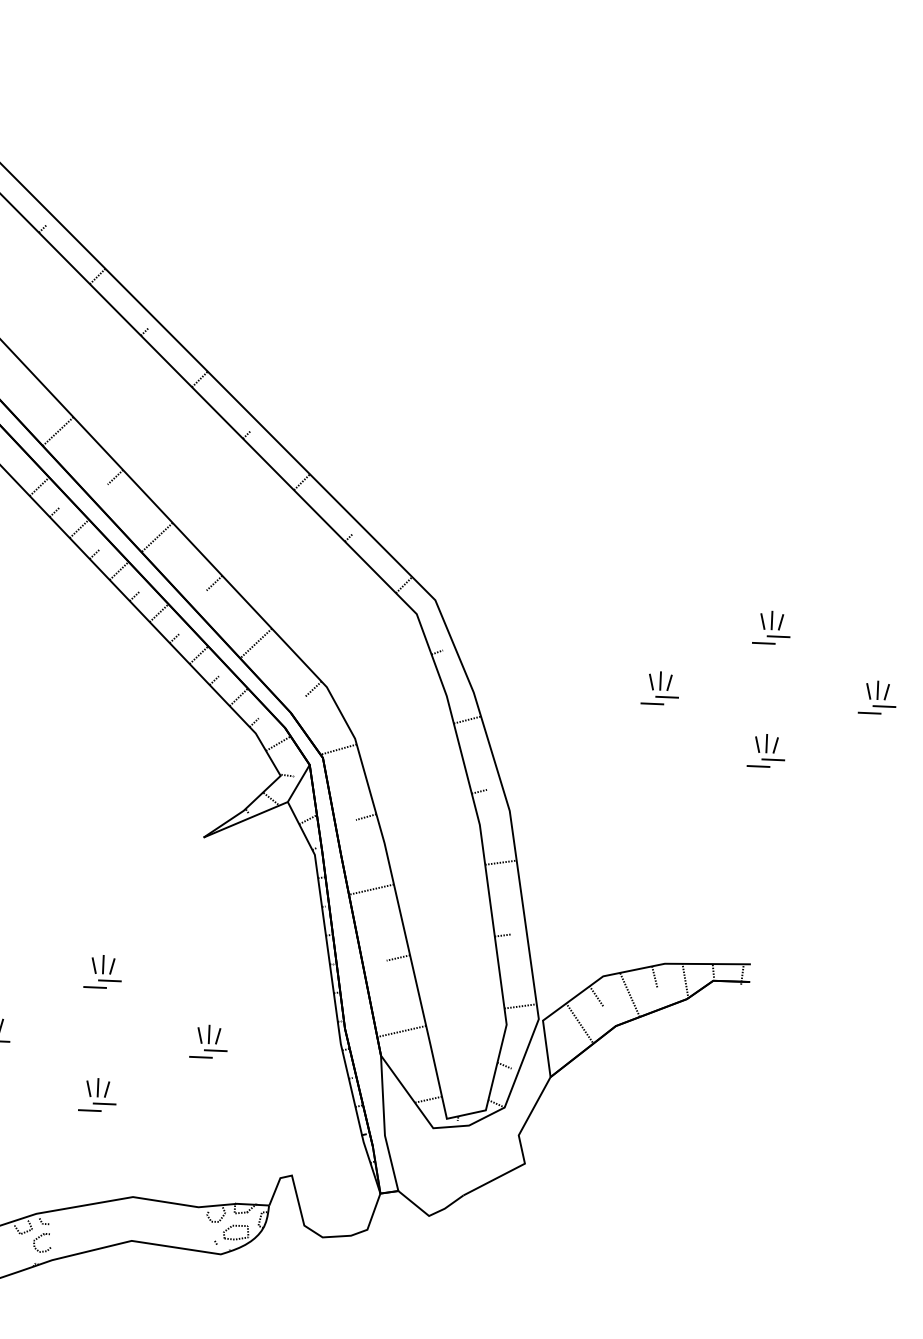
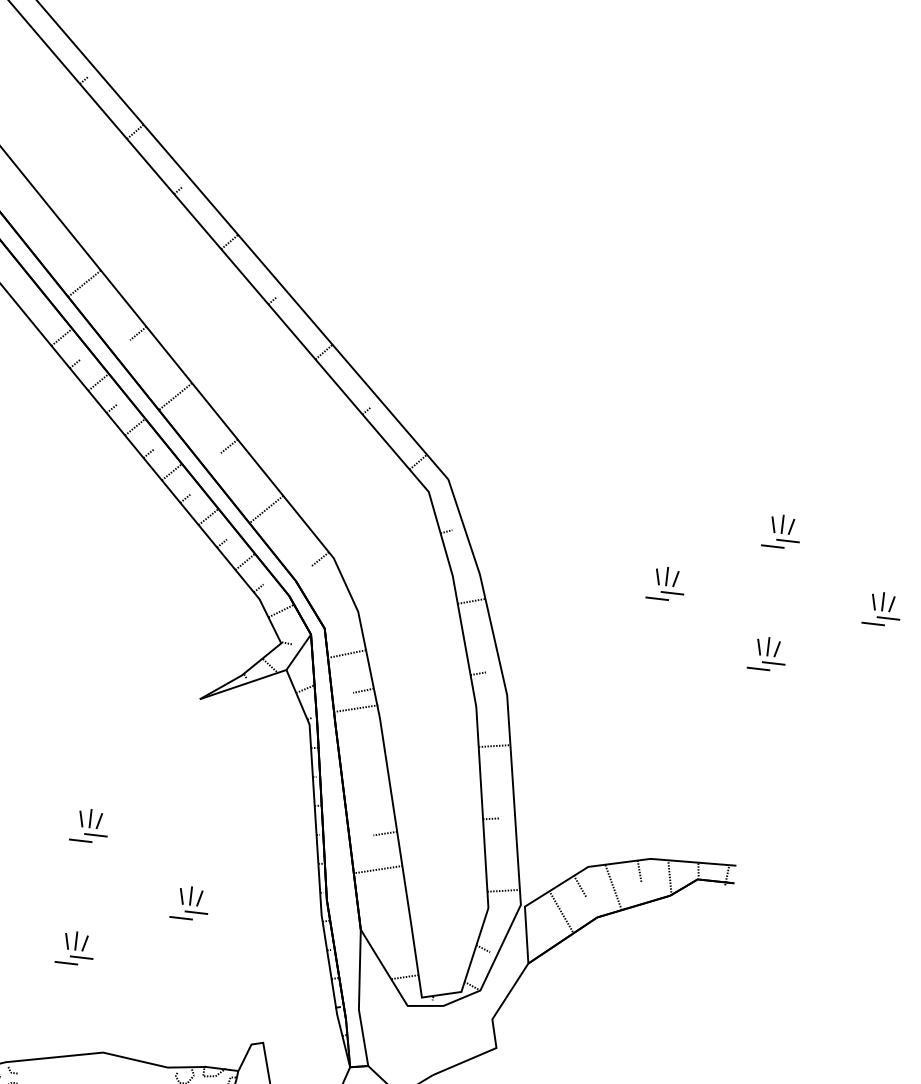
line: (338, 749) -> (347, 653), moved
line: (371, 889) -> (355, 708), moved
line: (401, 1031) -> (377, 869), moved

